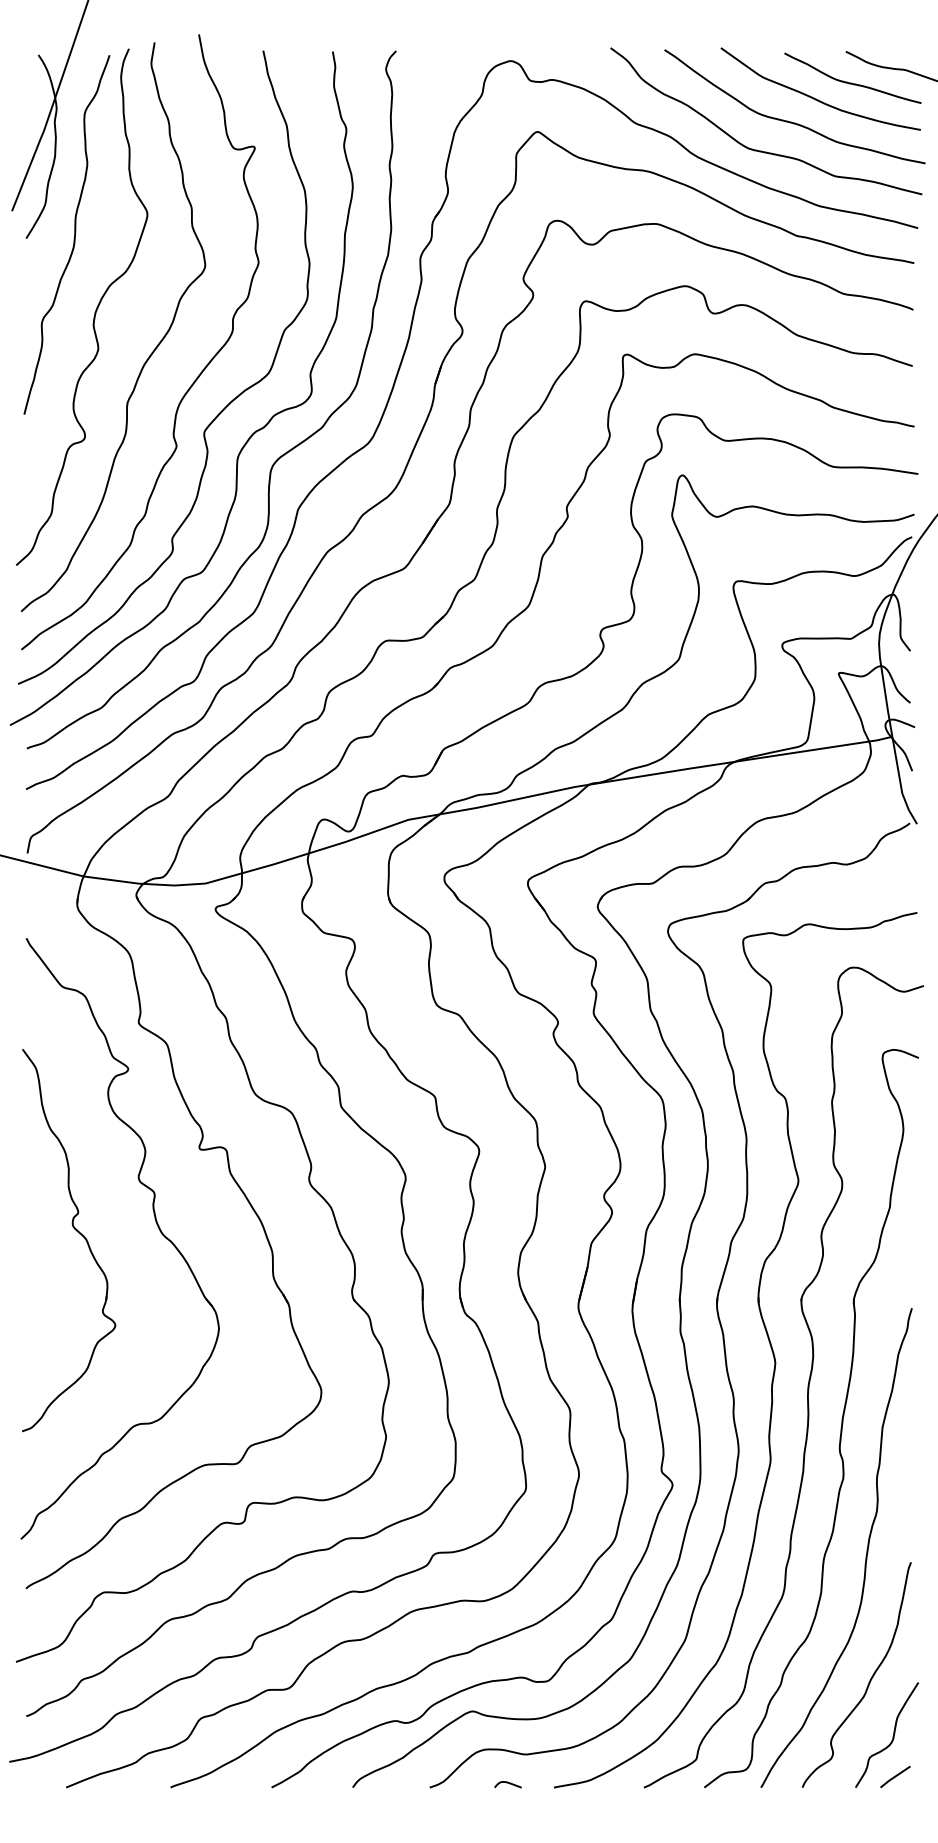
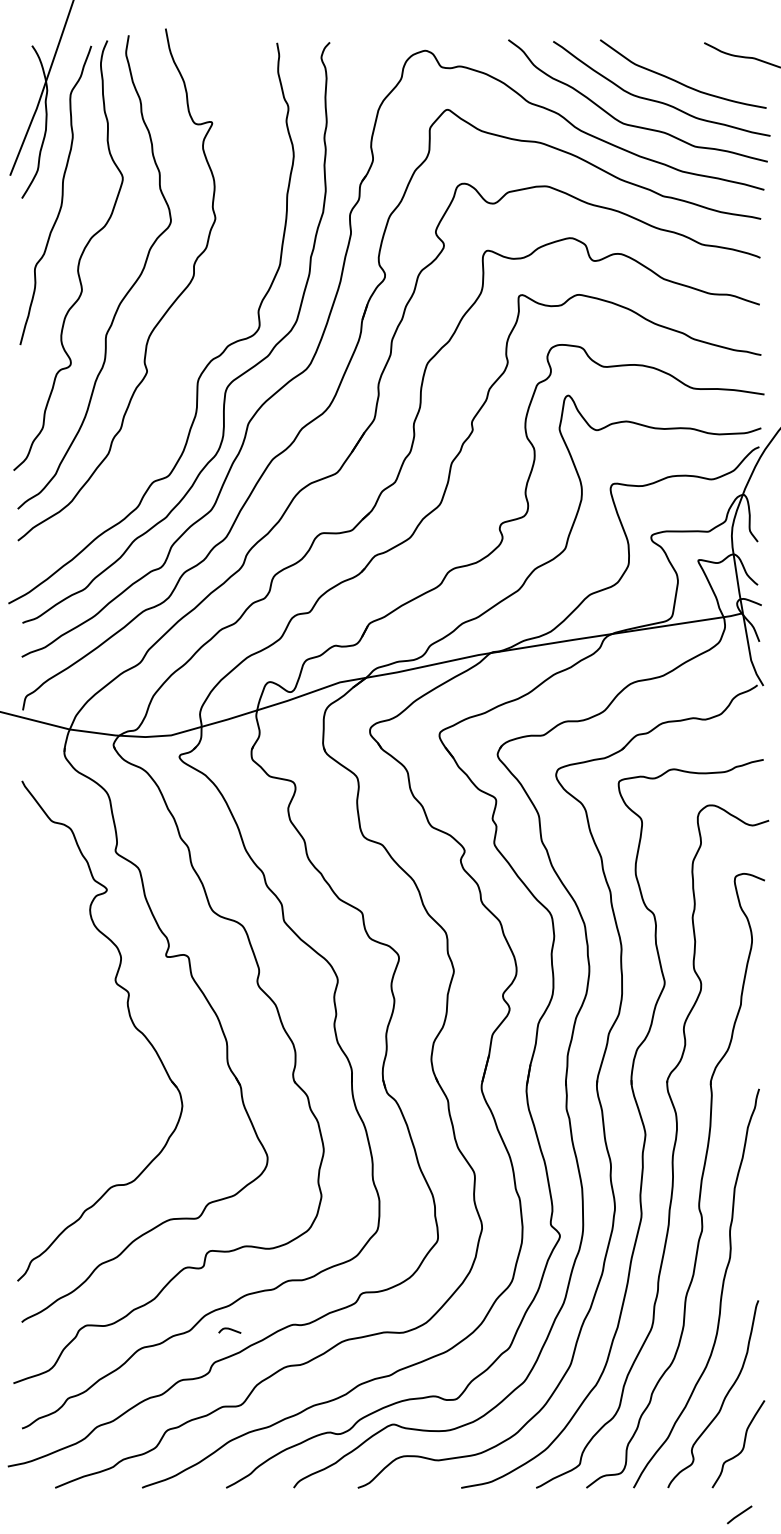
curve: (851, 82) -> (708, 68), removed
curve: (215, 416) -> (179, 346), removed
part: (77, 1232) -> (64, 1025), removed
line: (895, 1776) -> (739, 1514), moved
curve: (507, 1783) -> (229, 1329), moved

